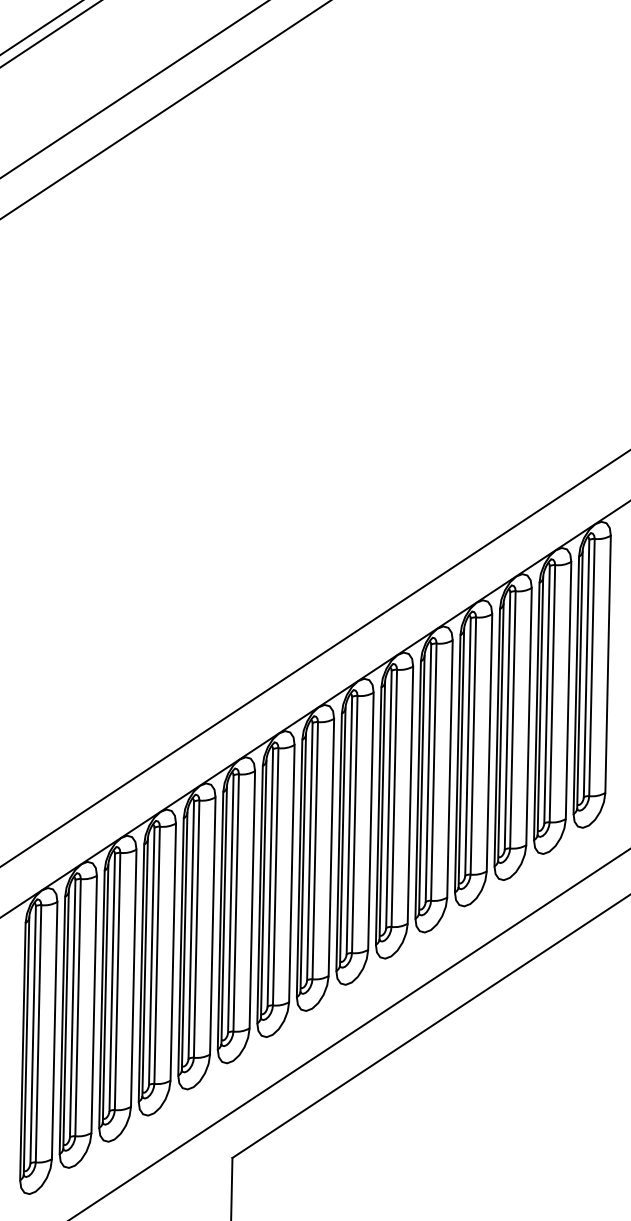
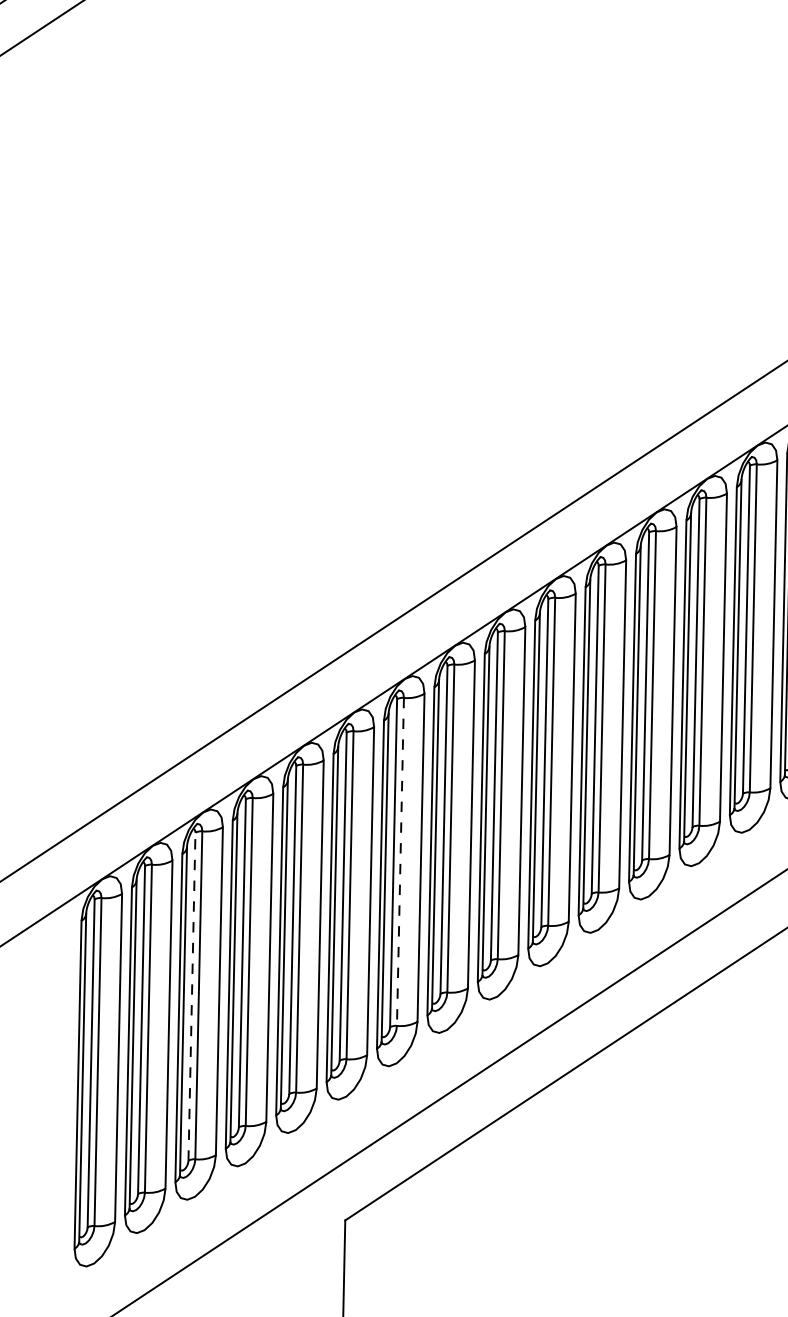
line: (275, 876) -> (400, 861), solid -> dashed
line: (112, 982) -> (192, 996), solid -> dashed

